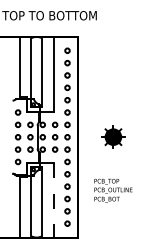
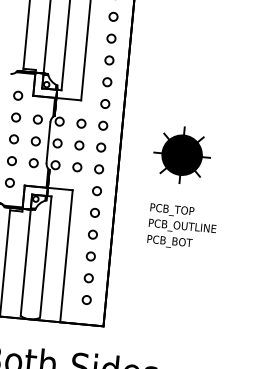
part: (113, 136) -> (182, 153), size x1.43
text: (113, 190) -> (182, 226), moved
line: (53, 200) -> (65, 256), dashed -> solid

